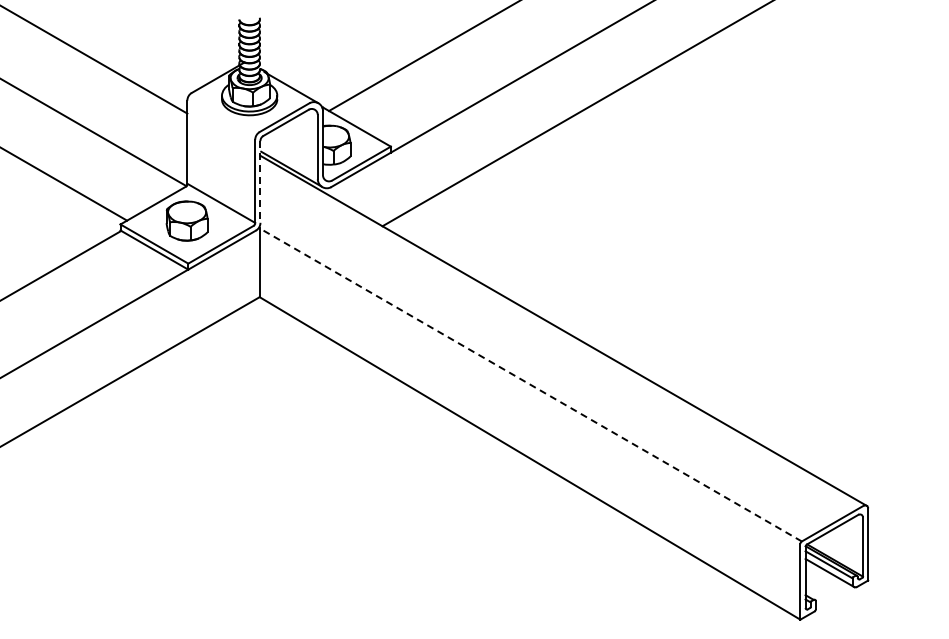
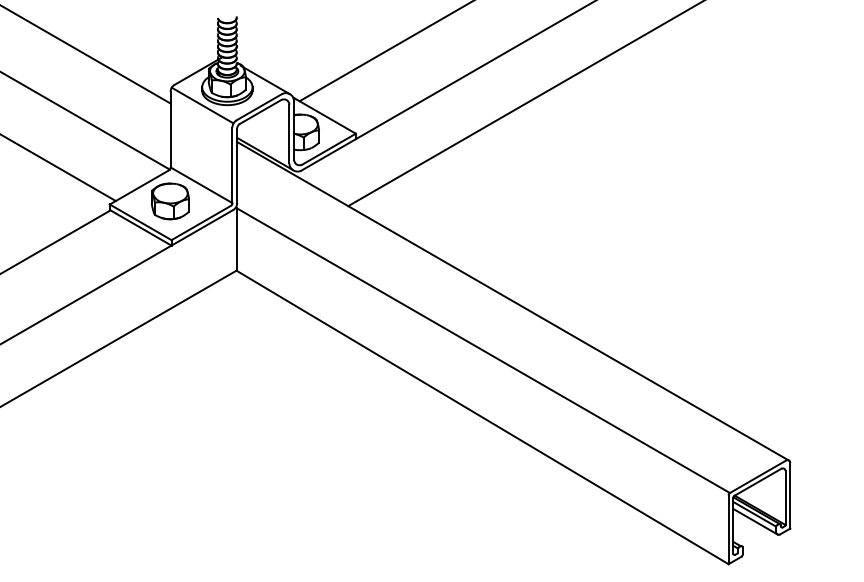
line: (222, 115) -> (202, 105), added
line: (260, 181) -> (237, 165), dashed -> solid
line: (530, 384) -> (482, 350), dashed -> solid

